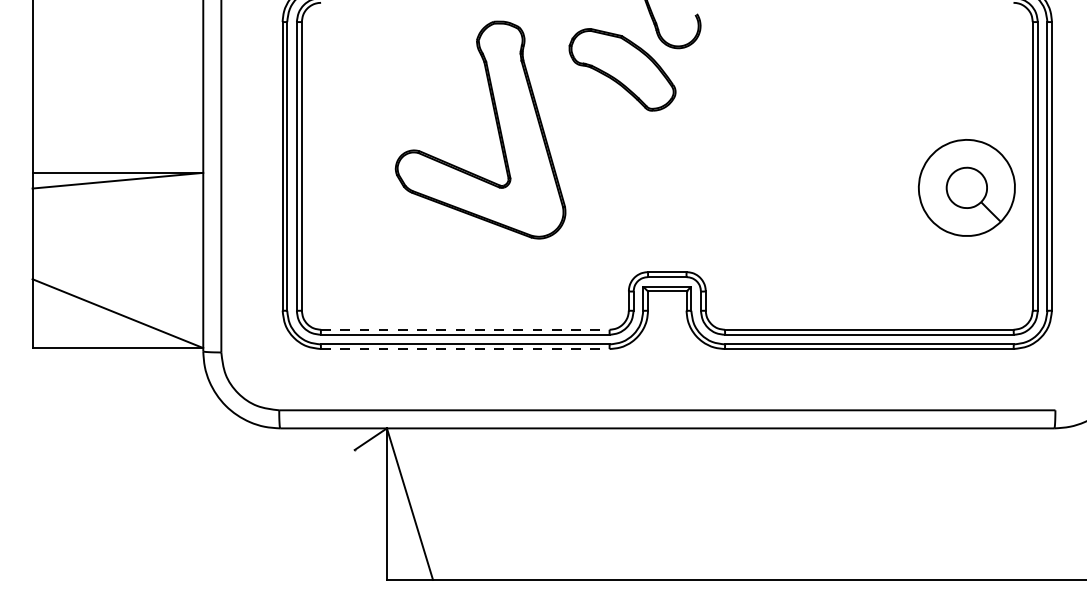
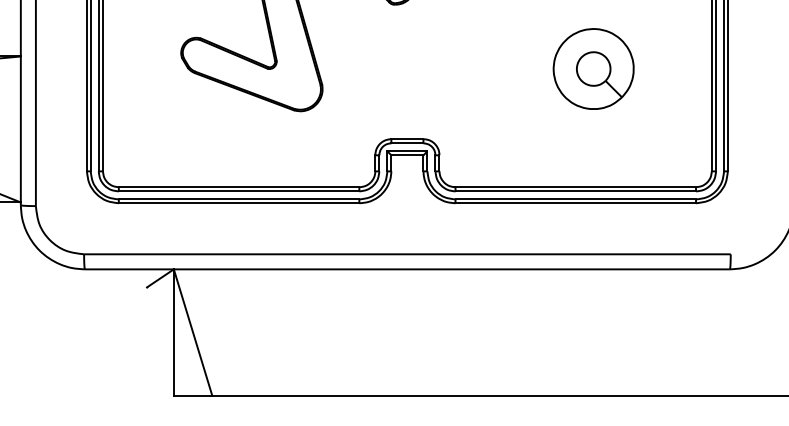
part: (966, 187) -> (593, 68), moved
line: (465, 329) -> (239, 186), dashed -> solid
line: (465, 349) -> (239, 203), dashed -> solid

